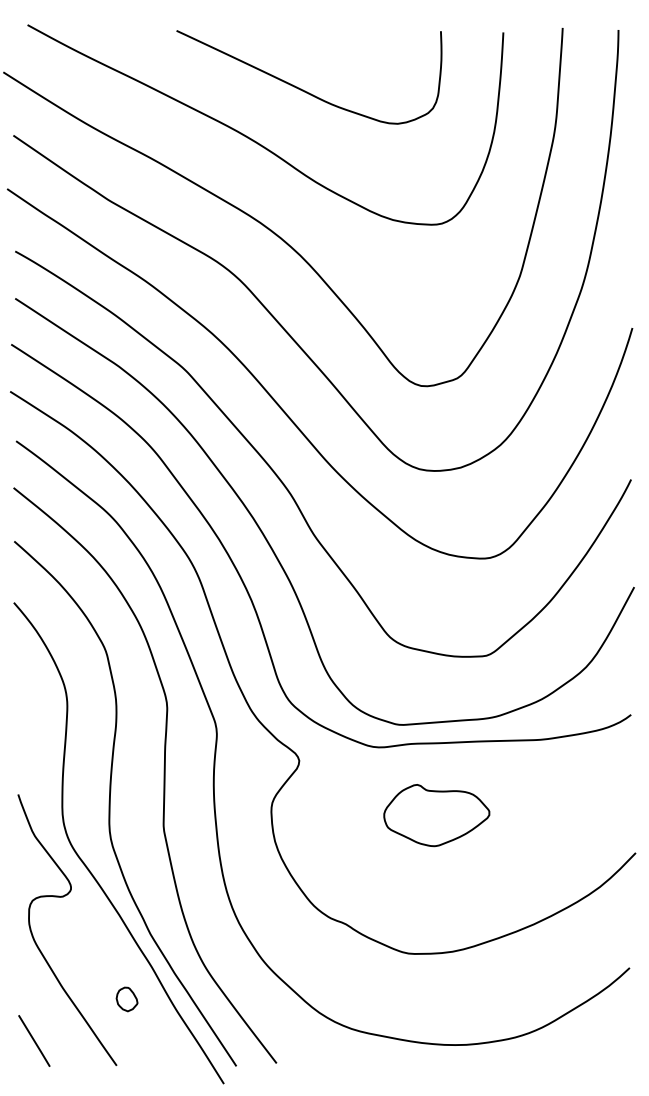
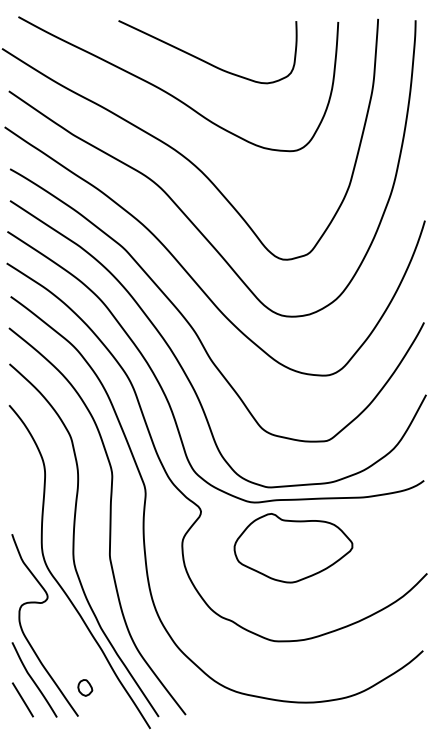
part: (436, 815) -> (293, 548), size x1.67
part: (127, 998) -> (85, 687), moved
curve: (50, 1010) -> (33, 679), added

